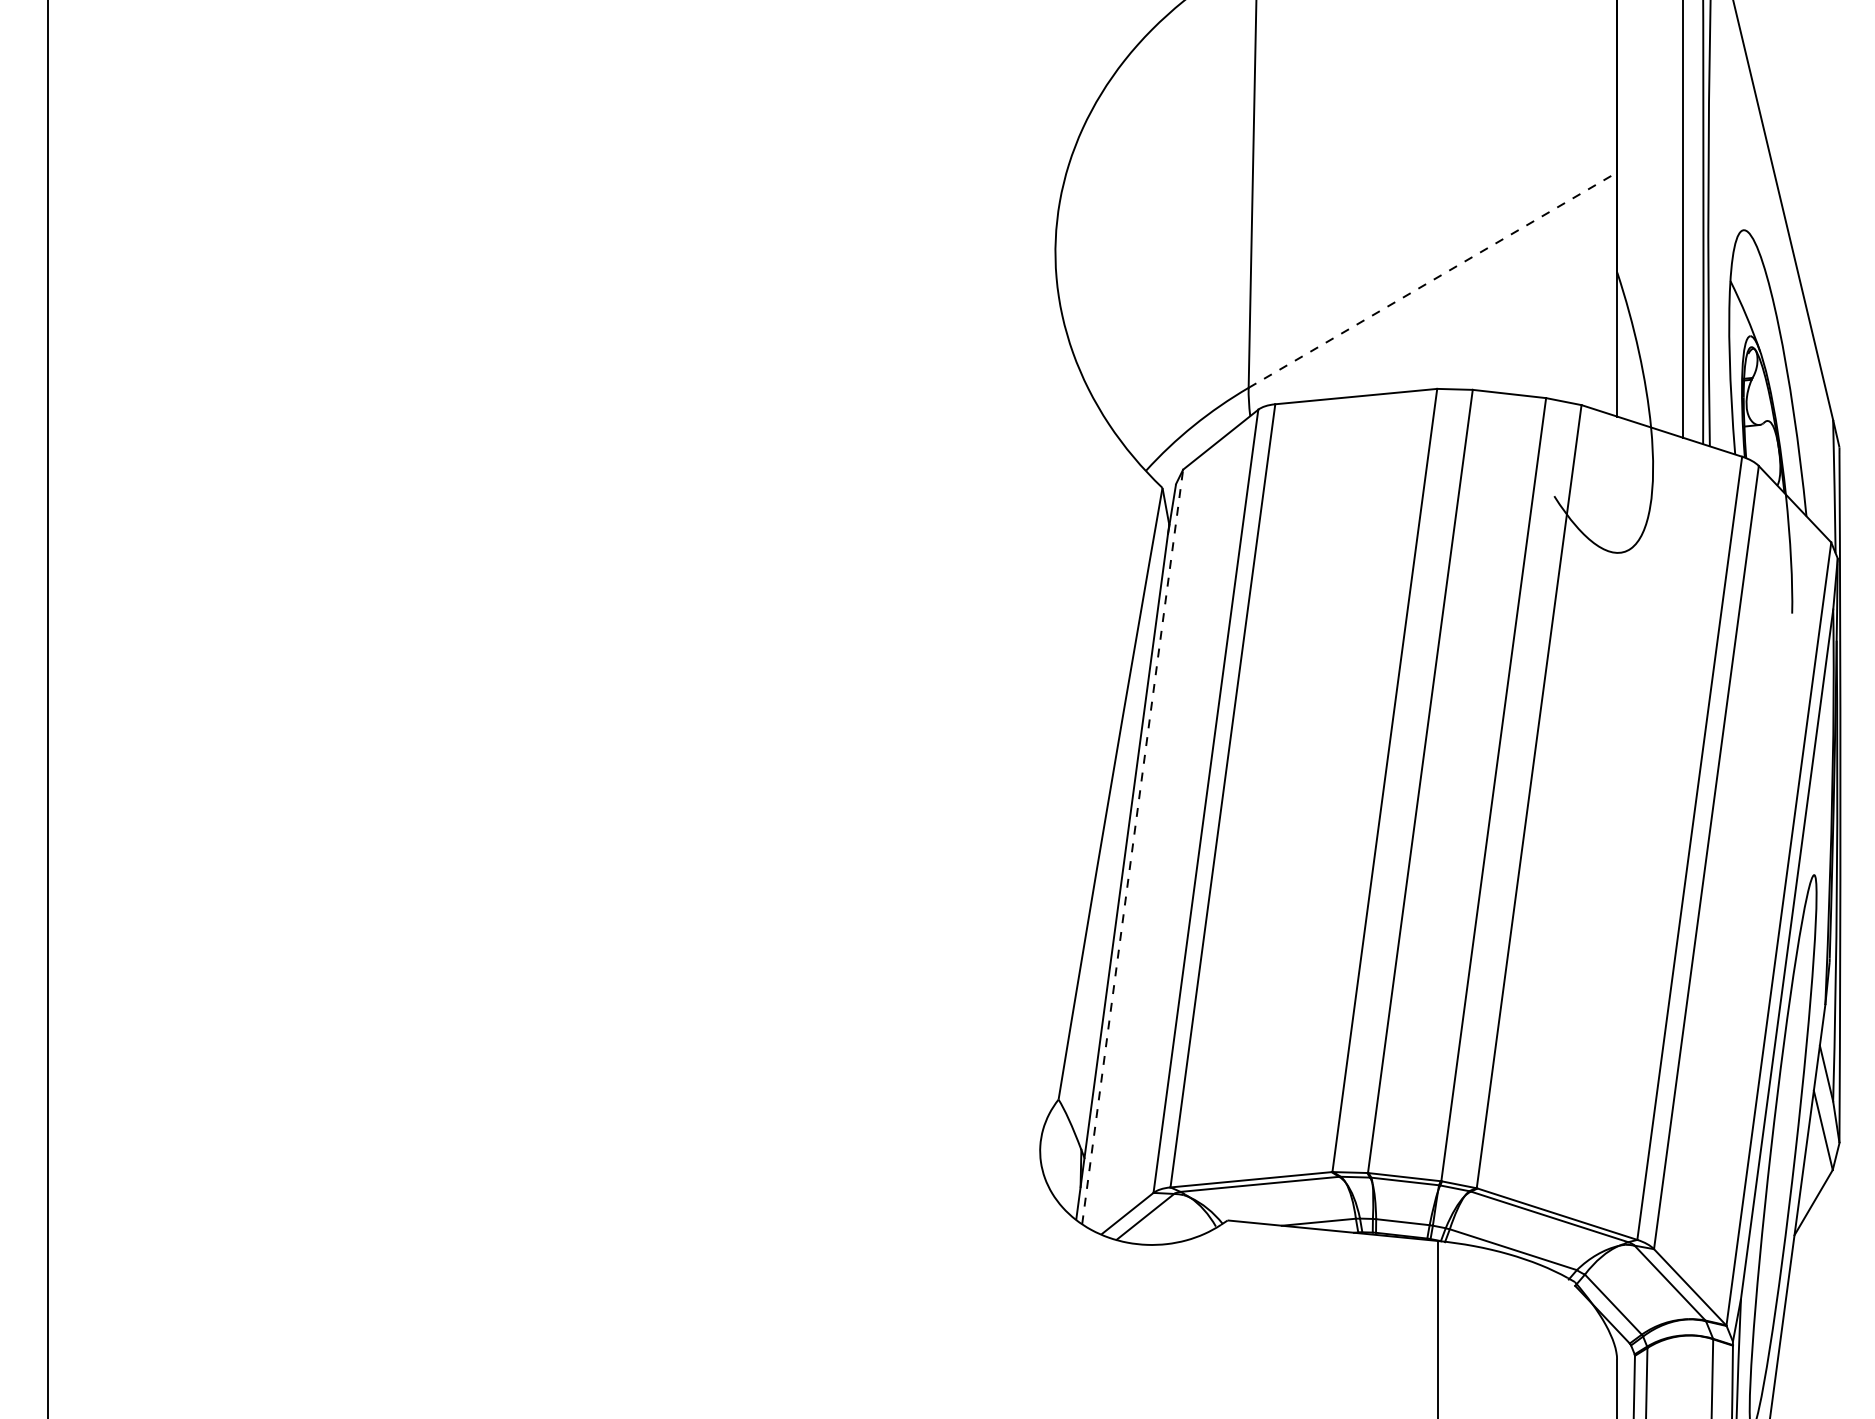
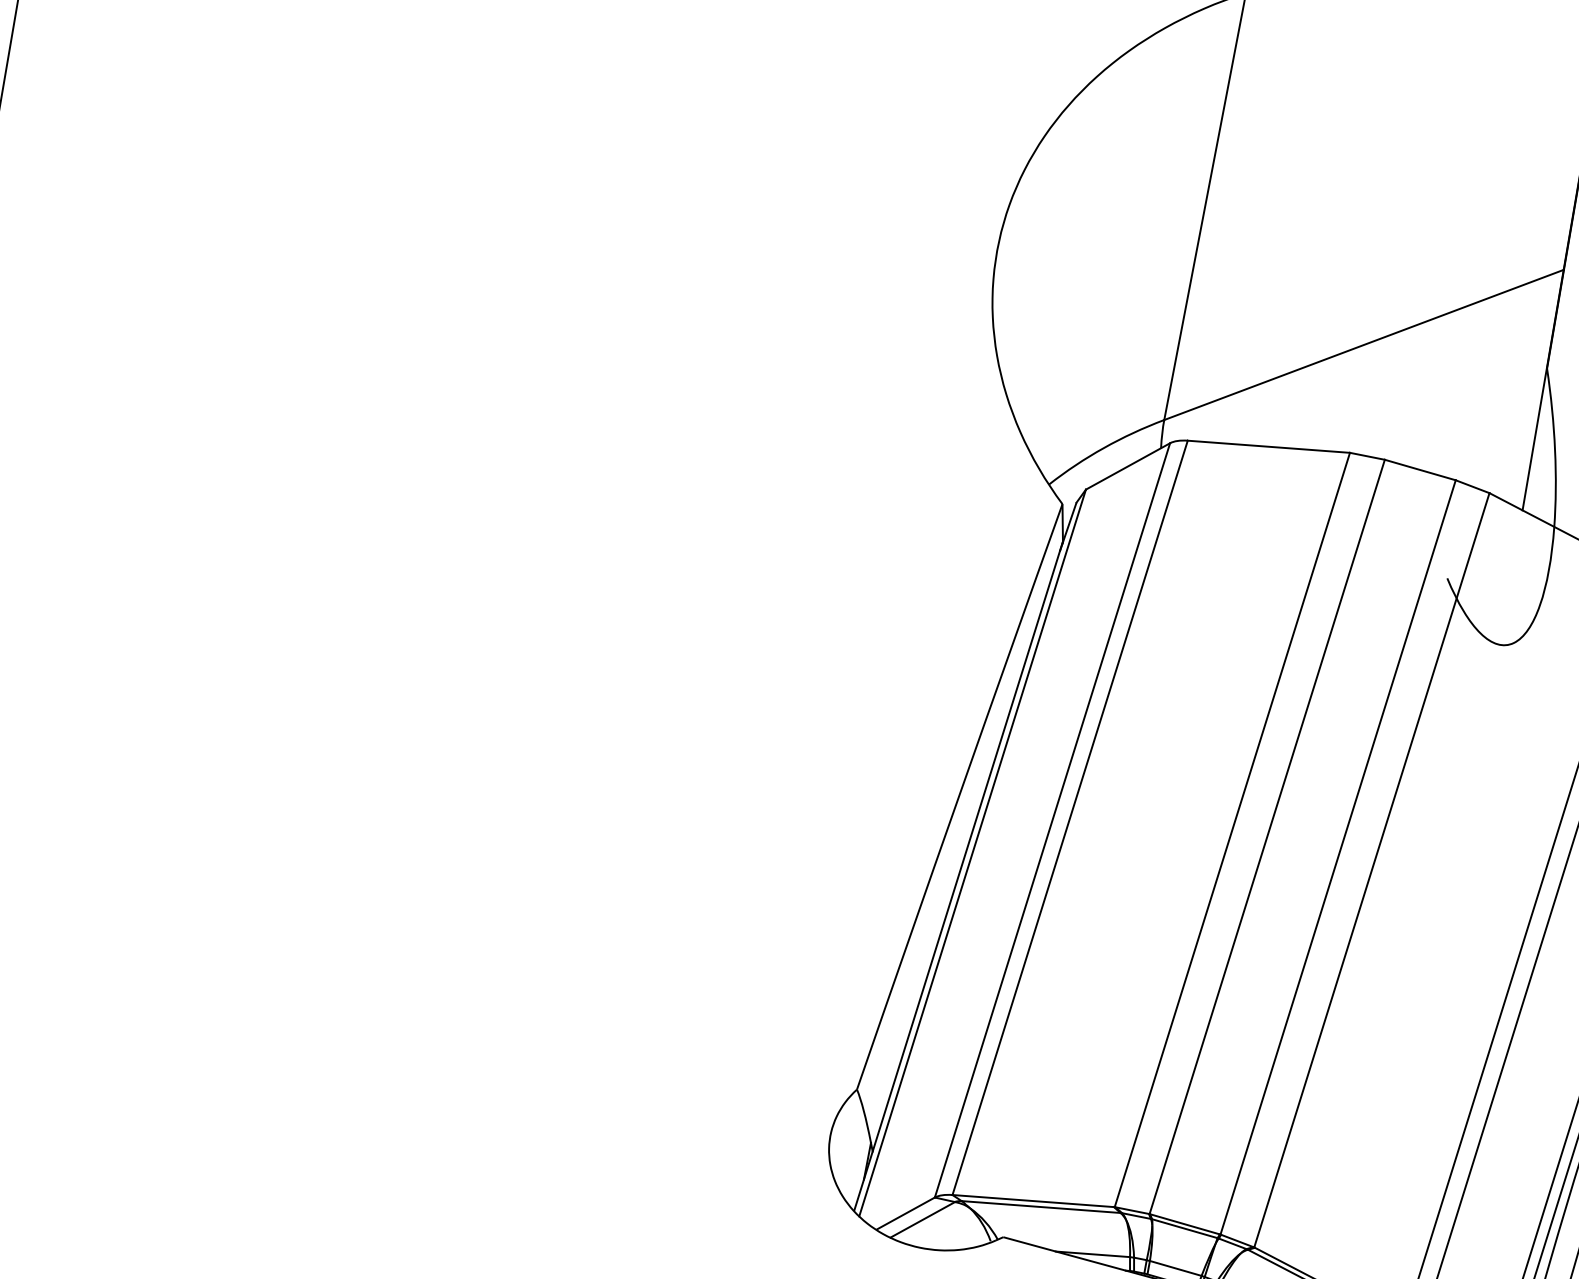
line: (1433, 279) -> (1364, 344), dashed -> solid
line: (1132, 846) -> (972, 852), dashed -> solid

